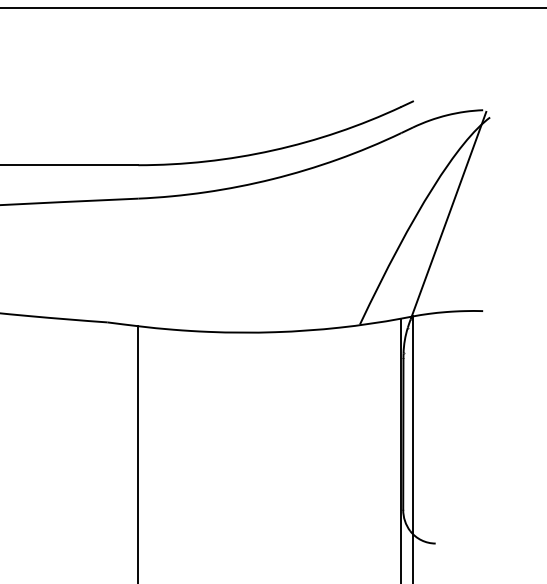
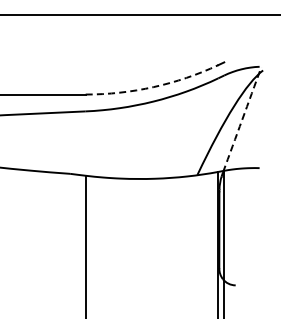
arc: (272, 151) -> (153, 87), solid -> dashed
arc: (449, 214) -> (242, 119), solid -> dashed

